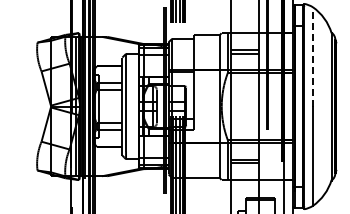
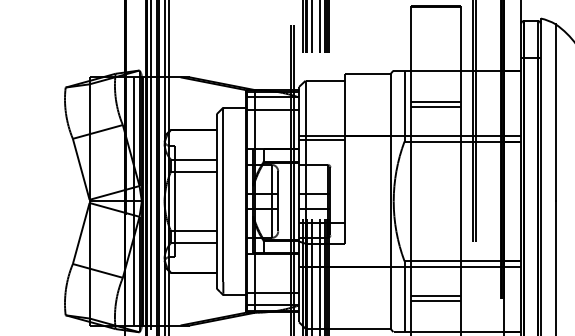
line: (312, 56) -> (555, 112), dashed -> solid

